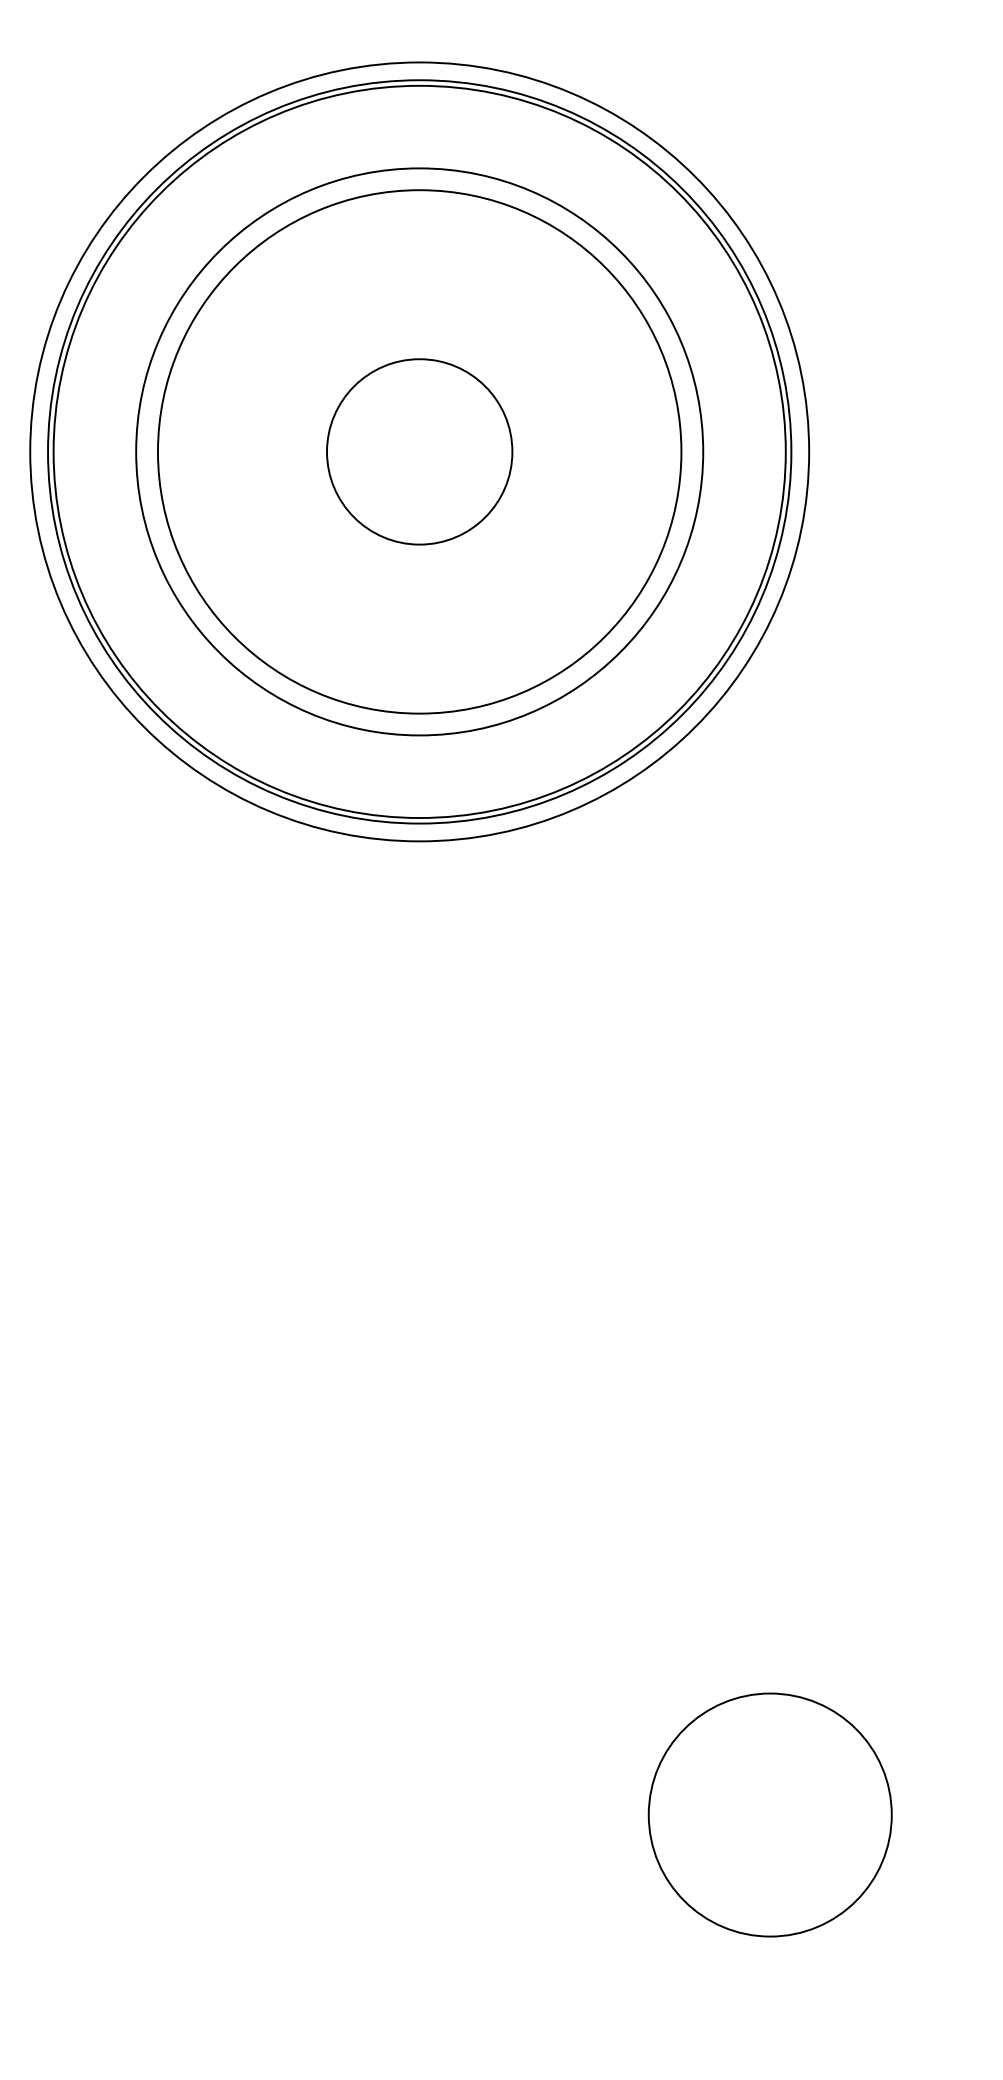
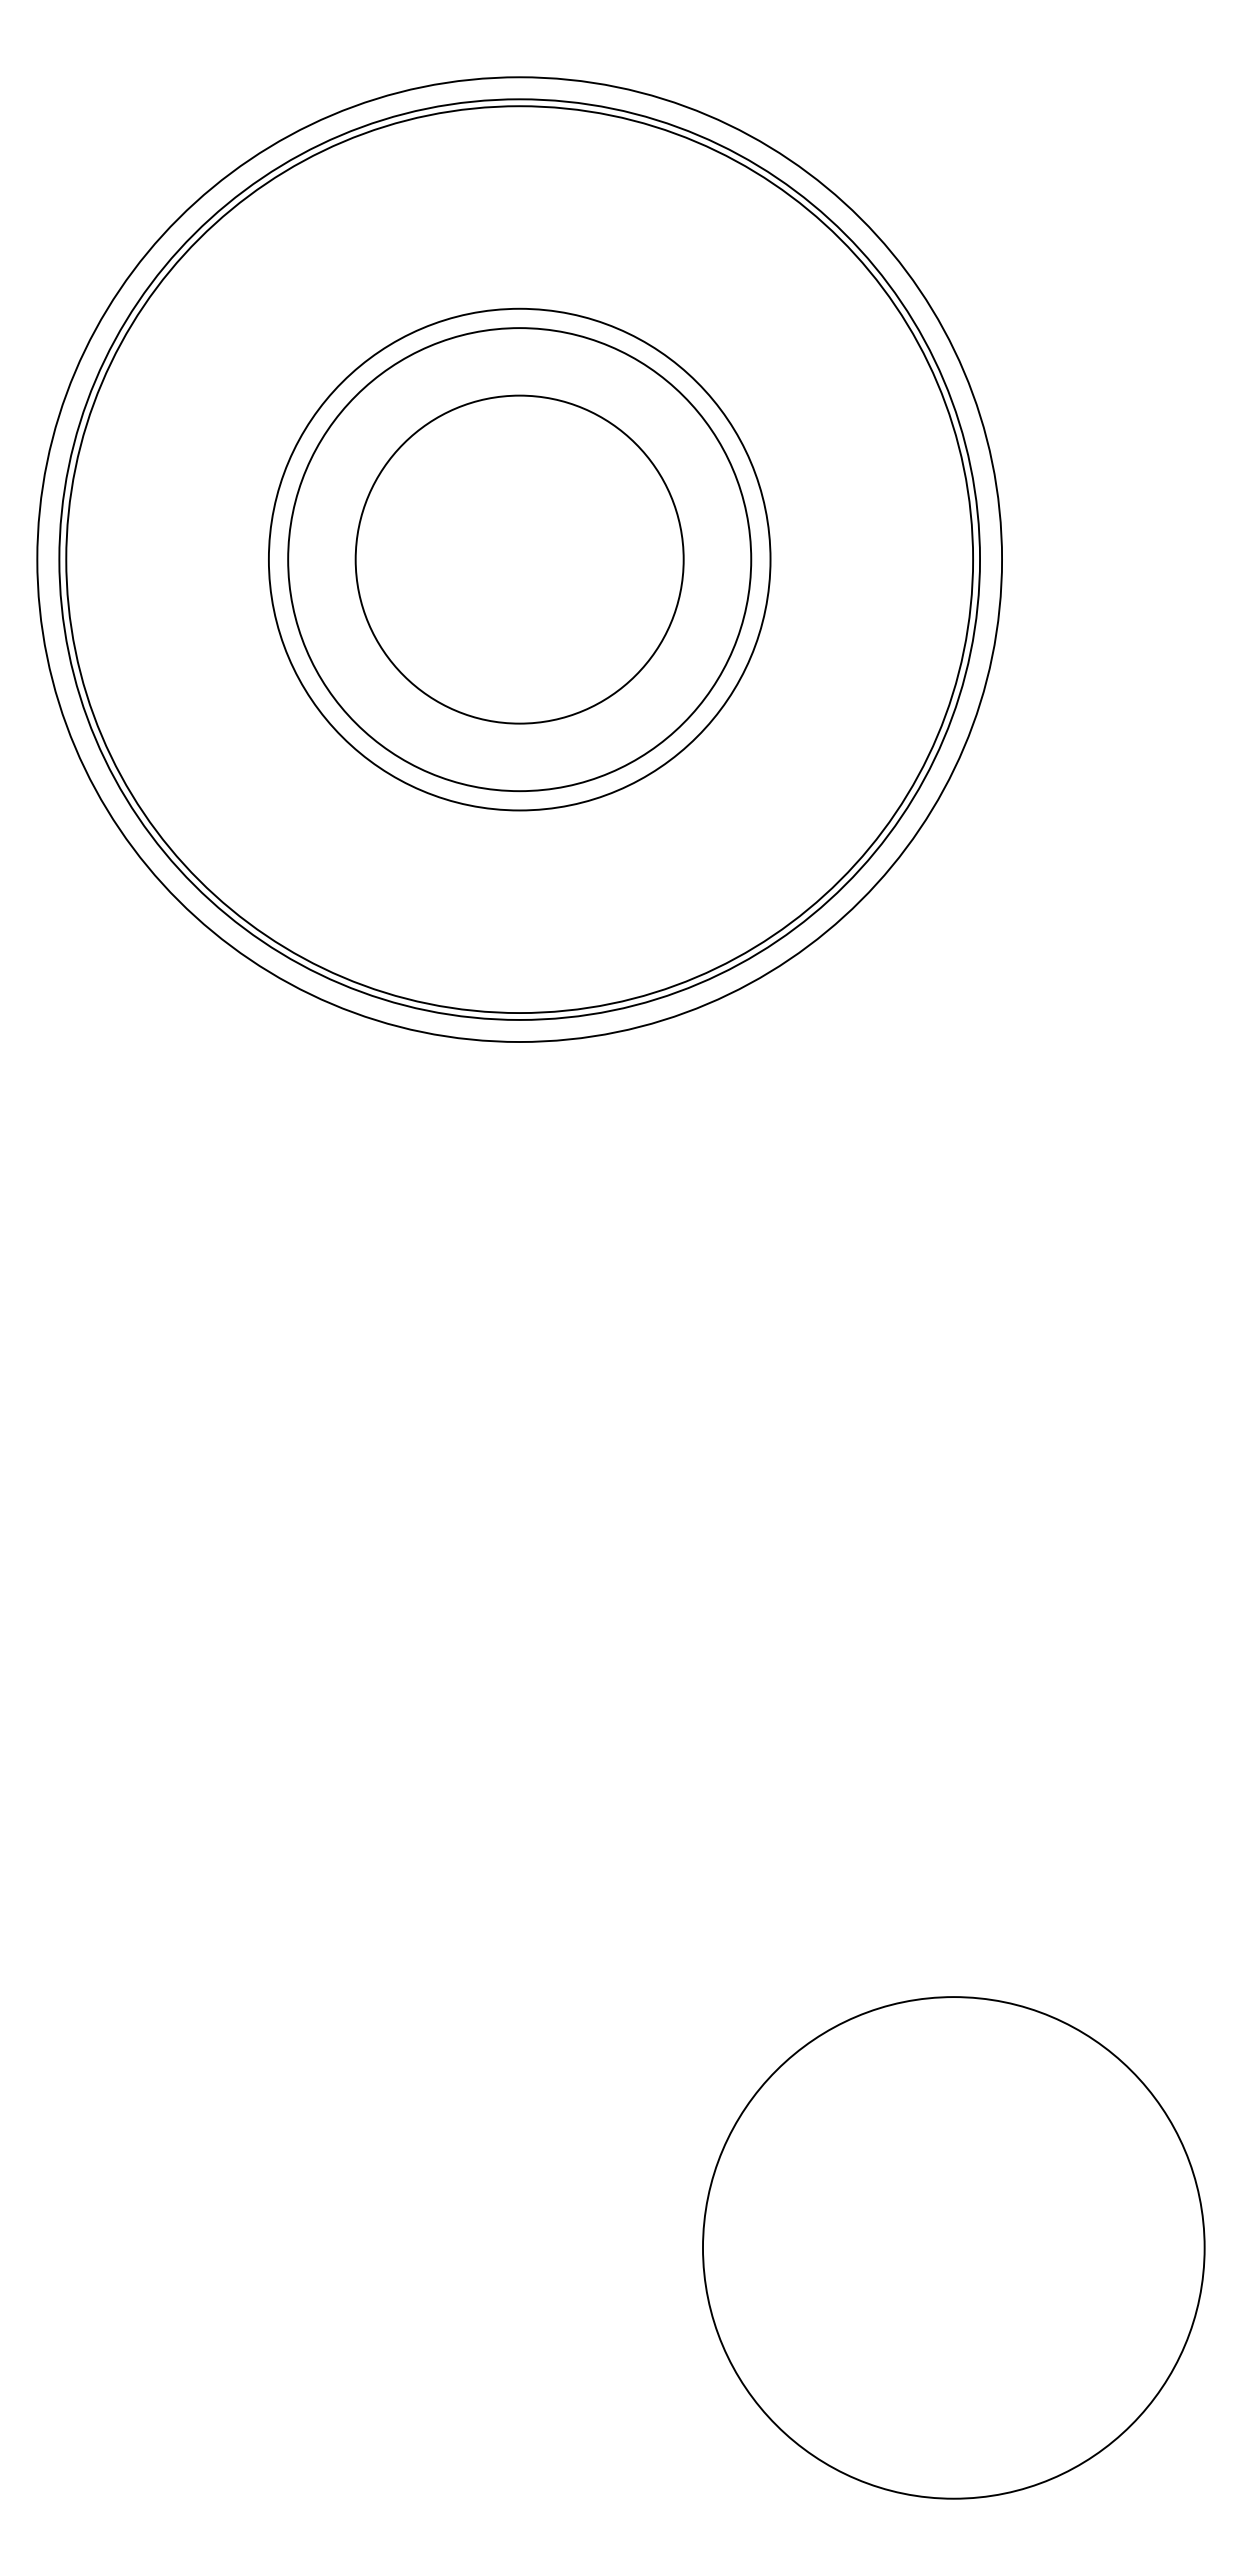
circle: (419, 451) -> (519, 559), size x0.71
circle: (419, 451) -> (519, 559), size x0.71
circle: (419, 451) -> (519, 559), size x1.43
circle: (769, 1814) -> (953, 2247), size x1.67

